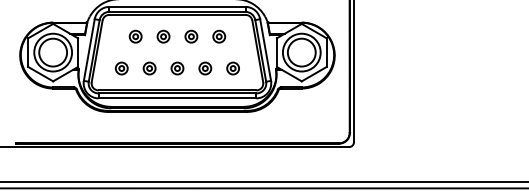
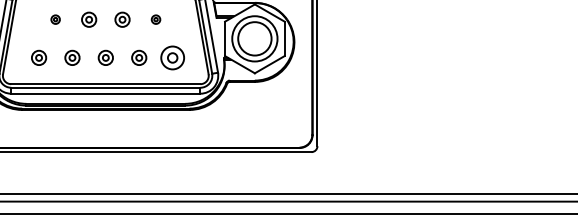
part: (135, 36) -> (55, 19), size x0.6
part: (219, 36) -> (156, 19), size x0.6
part: (232, 68) -> (171, 57), size x1.6

